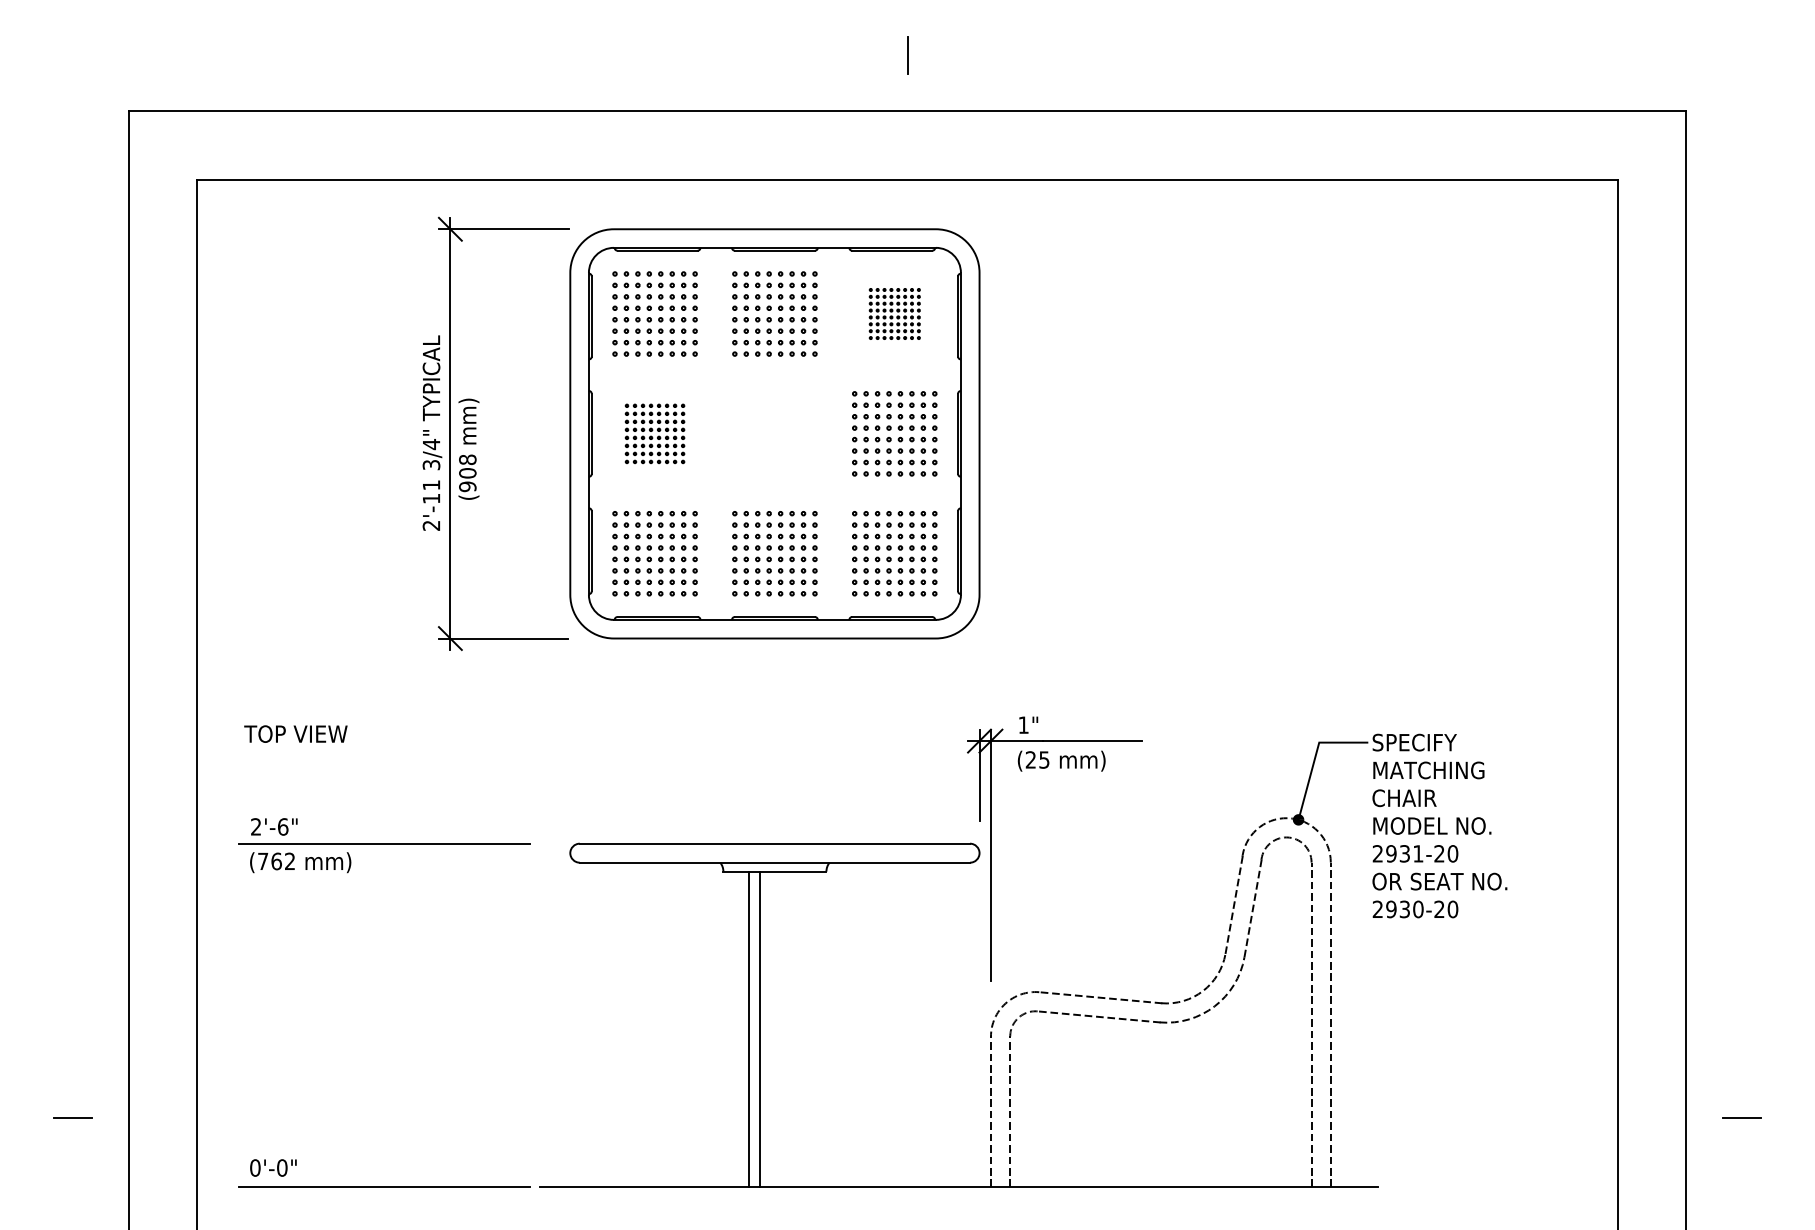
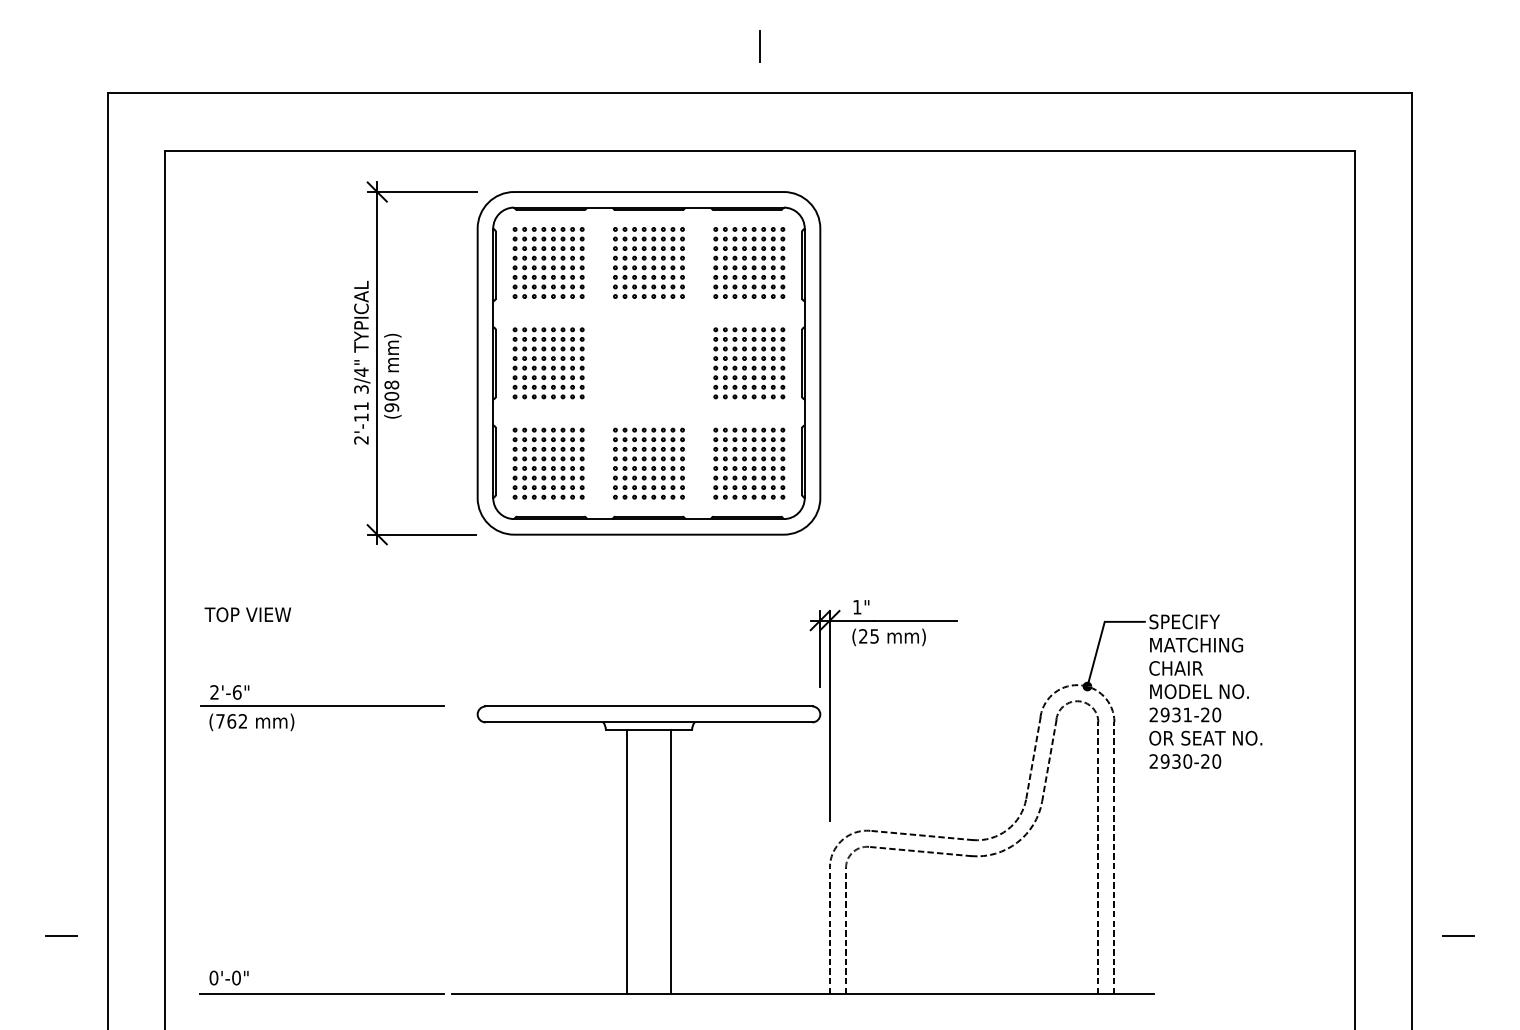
part: (894, 313) -> (749, 262), size x1.67
part: (654, 433) -> (548, 363), size x1.43
line: (759, 1029) -> (670, 862), moved

